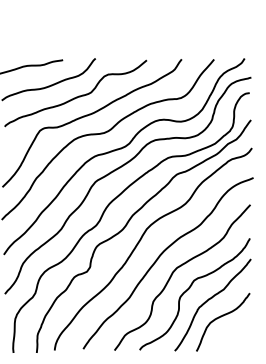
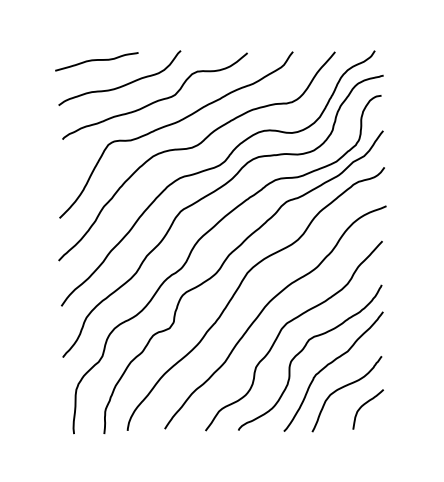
curve: (236, 331) -> (364, 405), added

